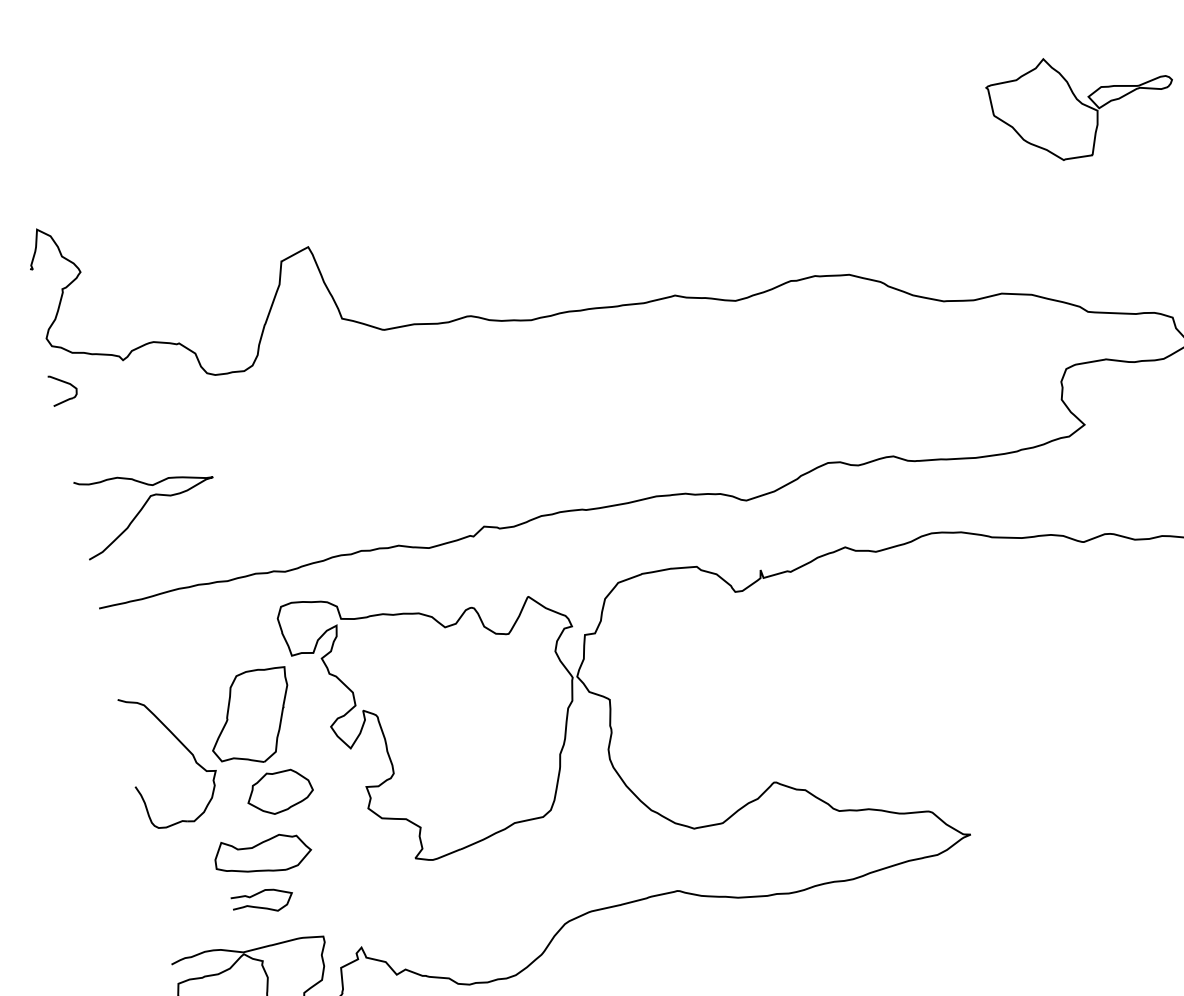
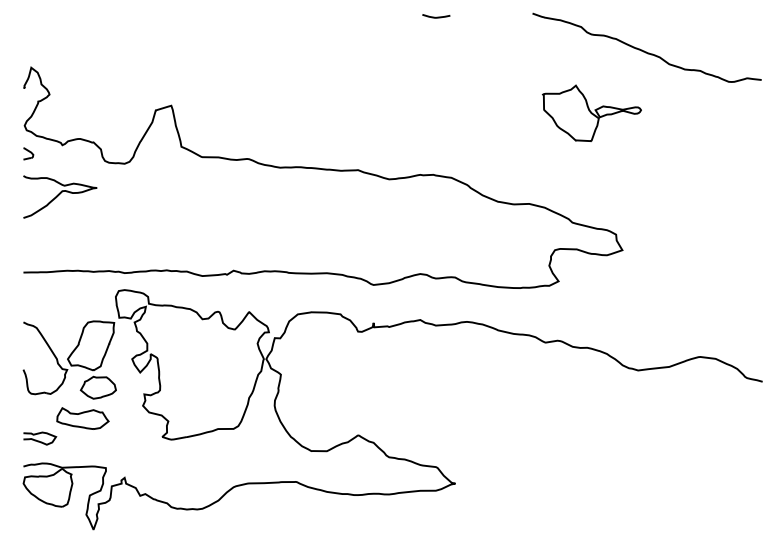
part: (63, 388) -> (28, 153), size x0.71
curve: (146, 505) -> (59, 195), moved
curve: (262, 905) -> (39, 440), moved

